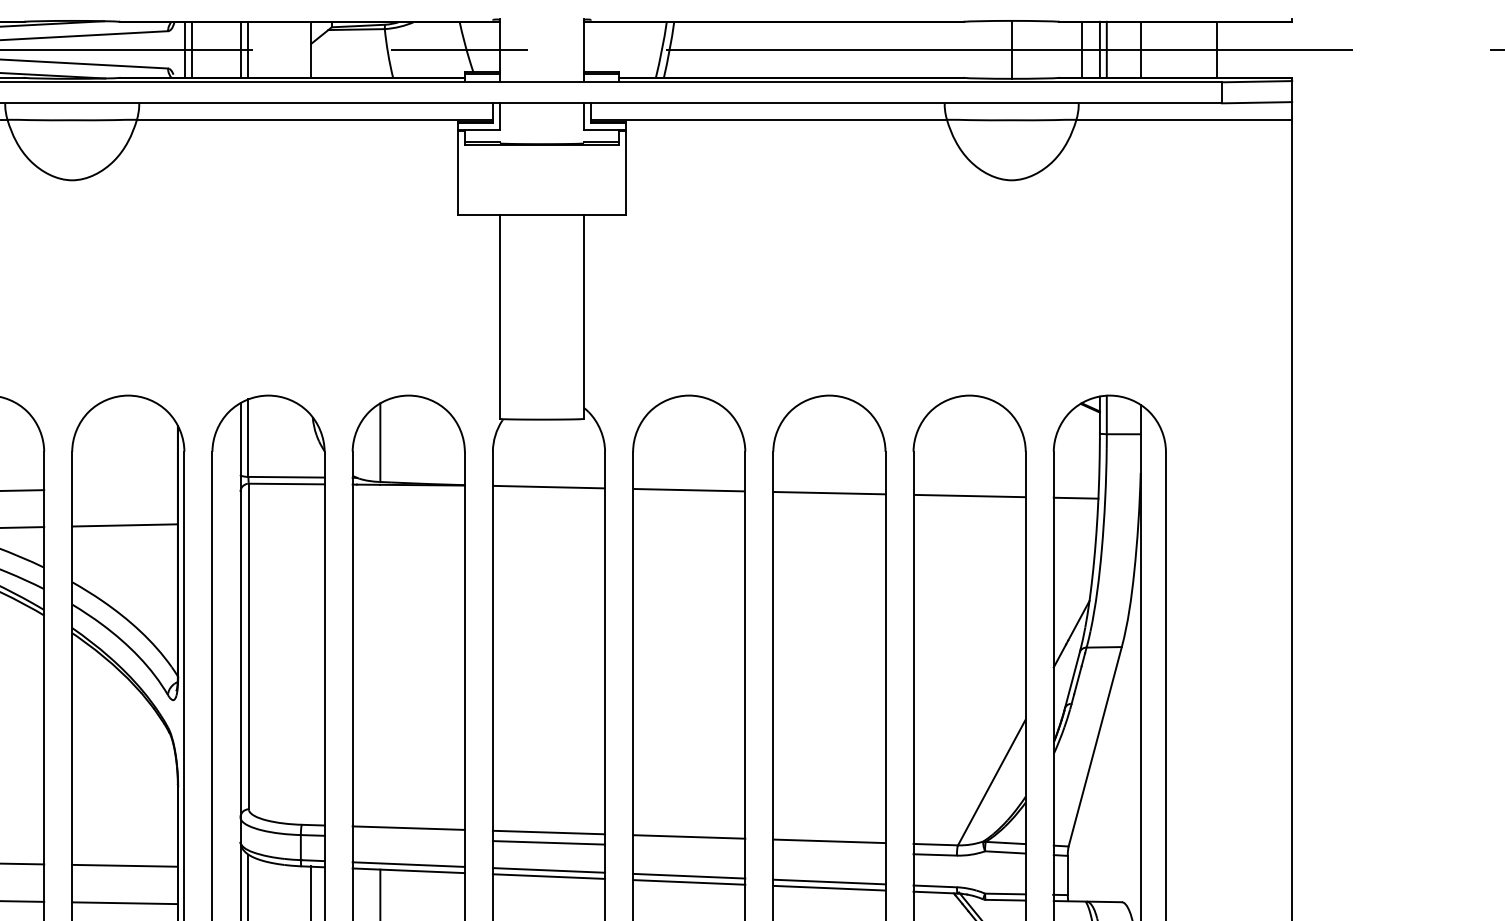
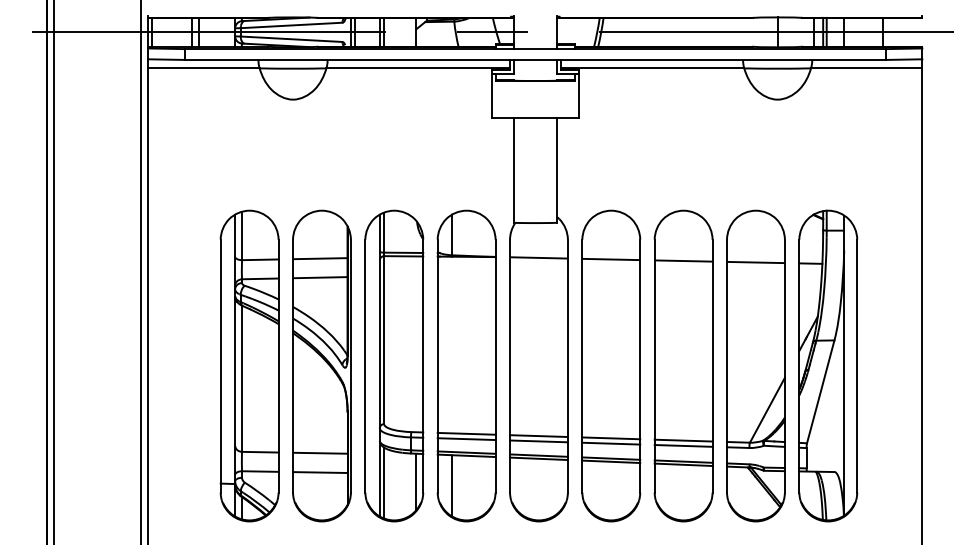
line: (125, 488) -> (320, 258), added
line: (408, 839) -> (466, 439), added
line: (689, 846) -> (611, 443), added
line: (829, 850) -> (683, 445), added

